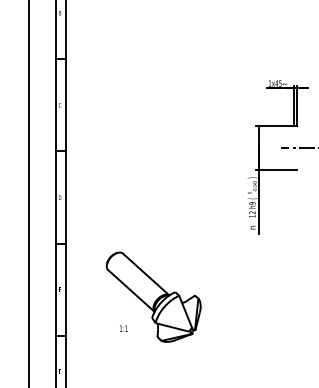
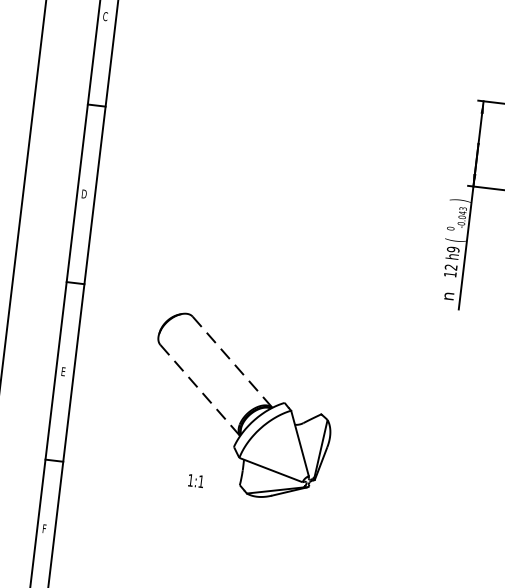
line: (146, 274) -> (233, 362), solid -> dashed
line: (131, 291) -> (200, 391), solid -> dashed
text: (123, 328) -> (195, 480), moved

